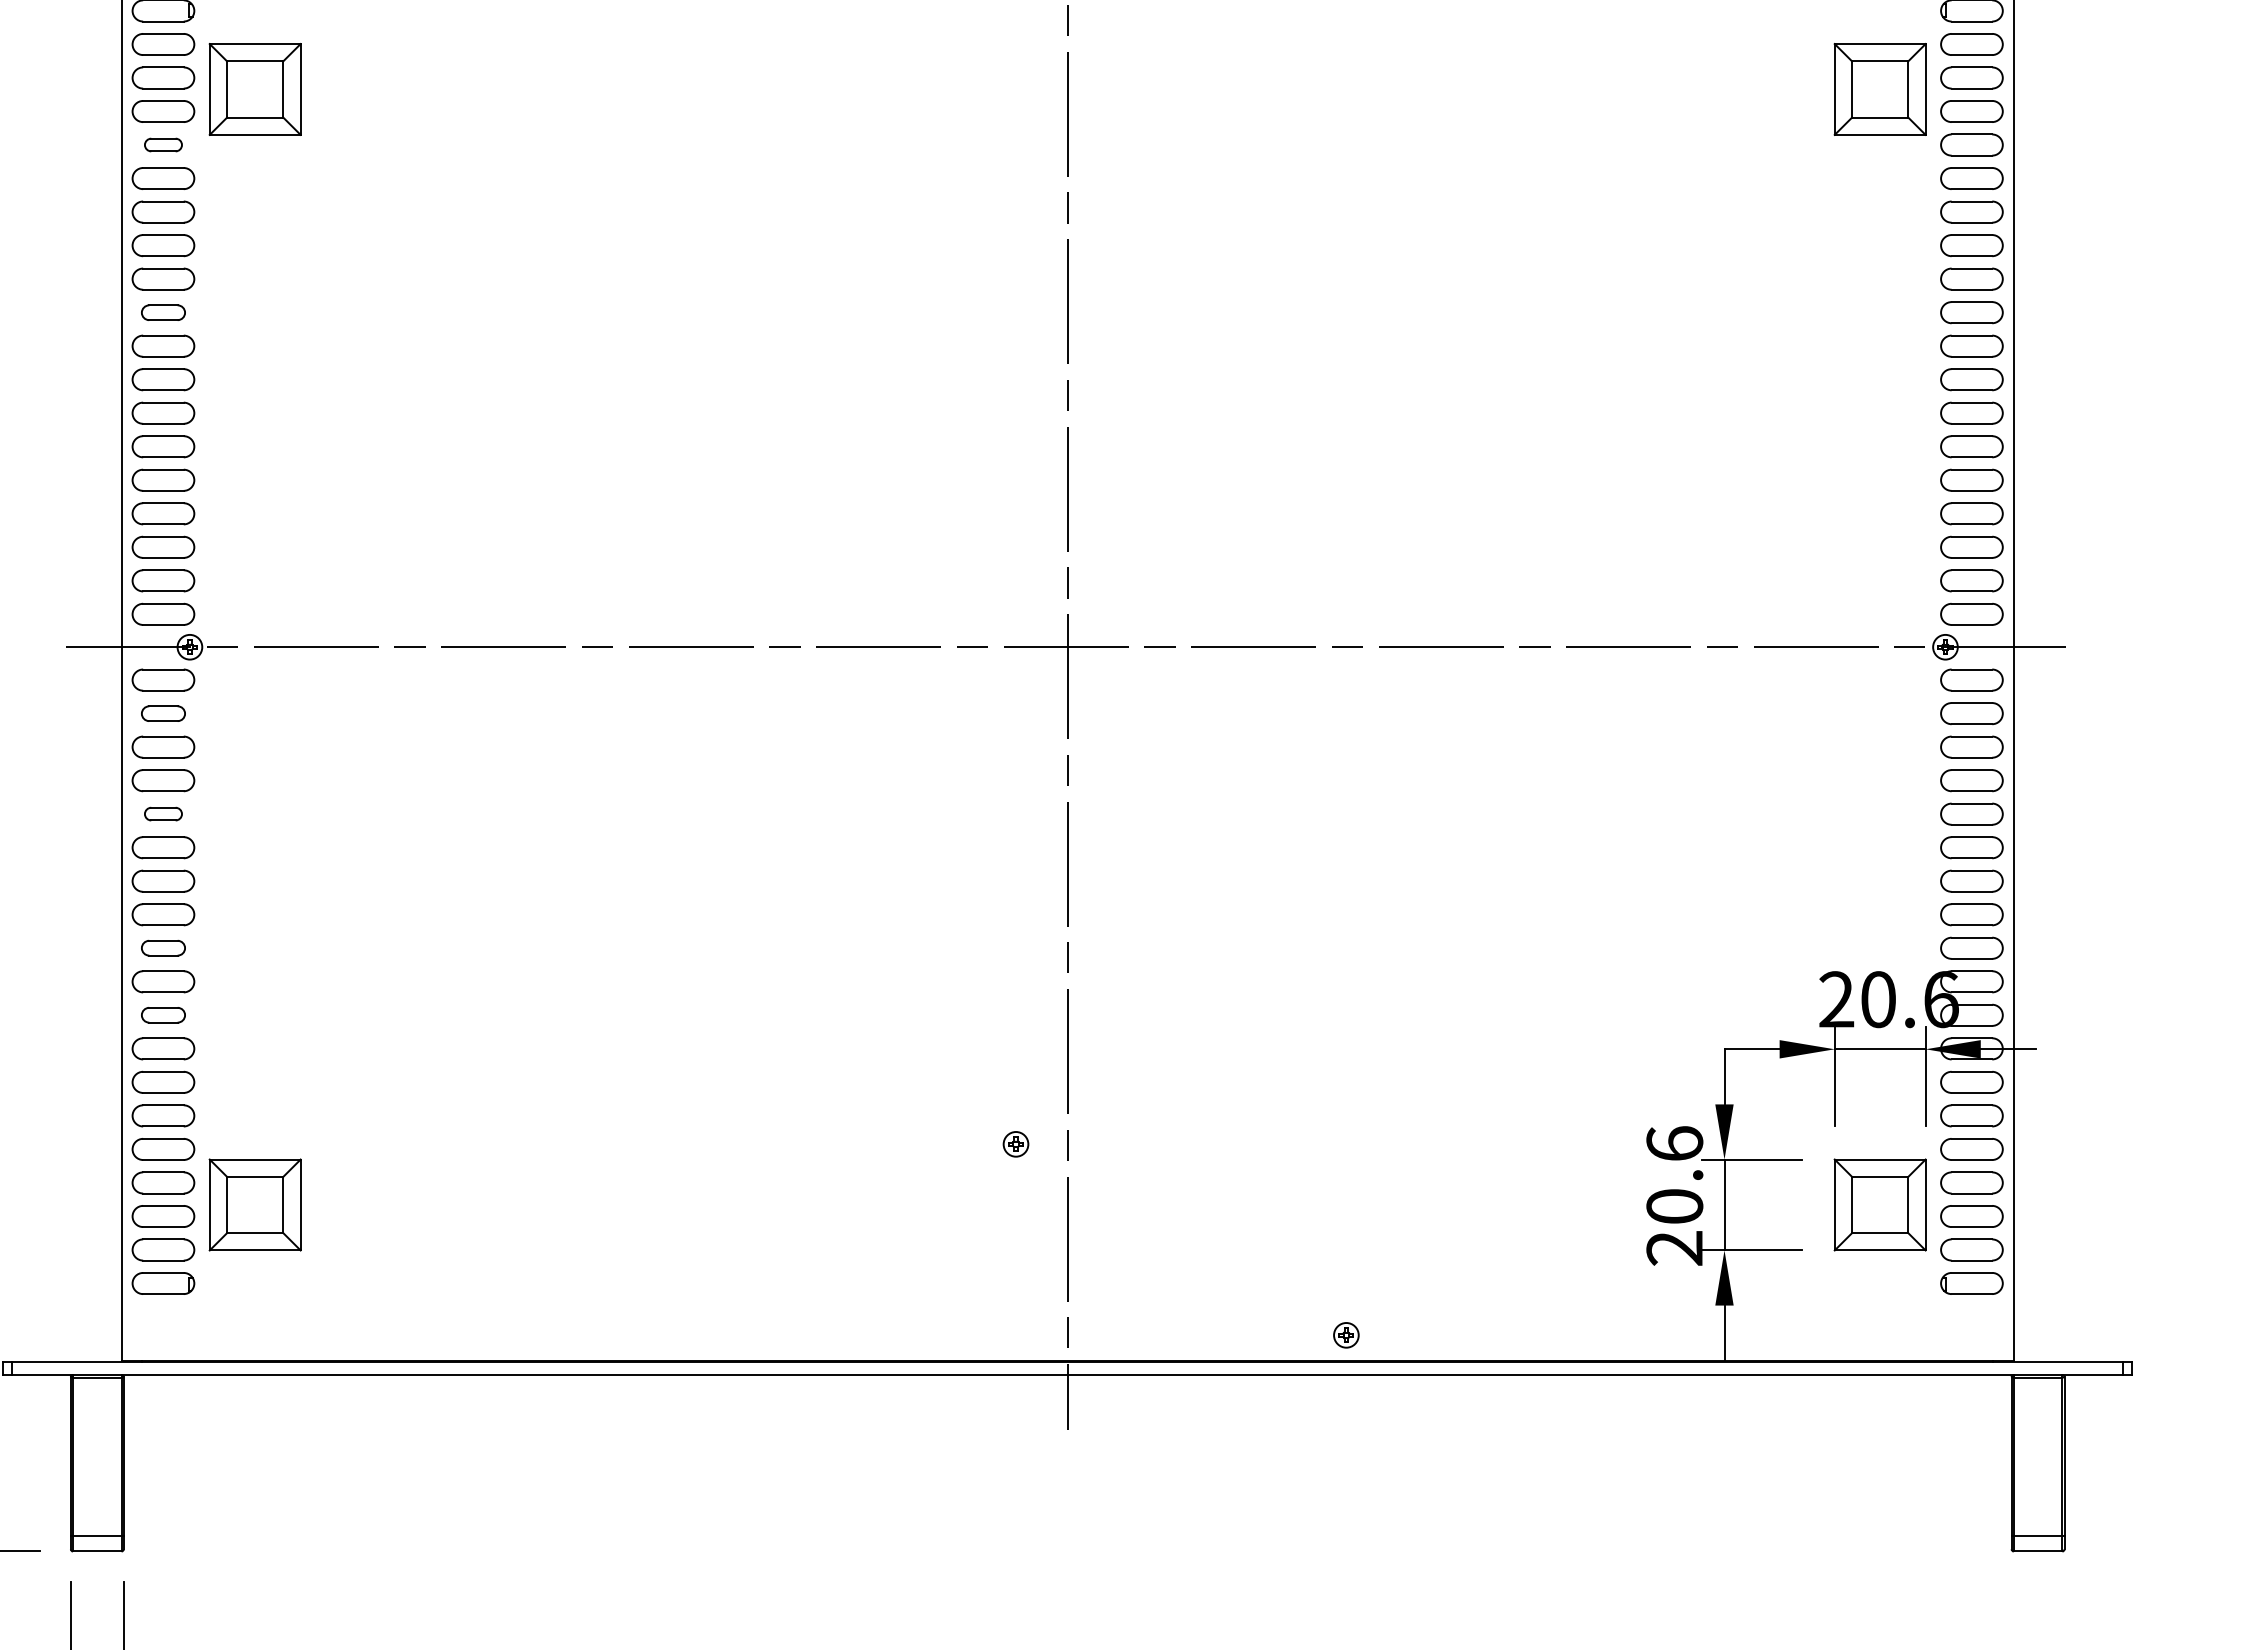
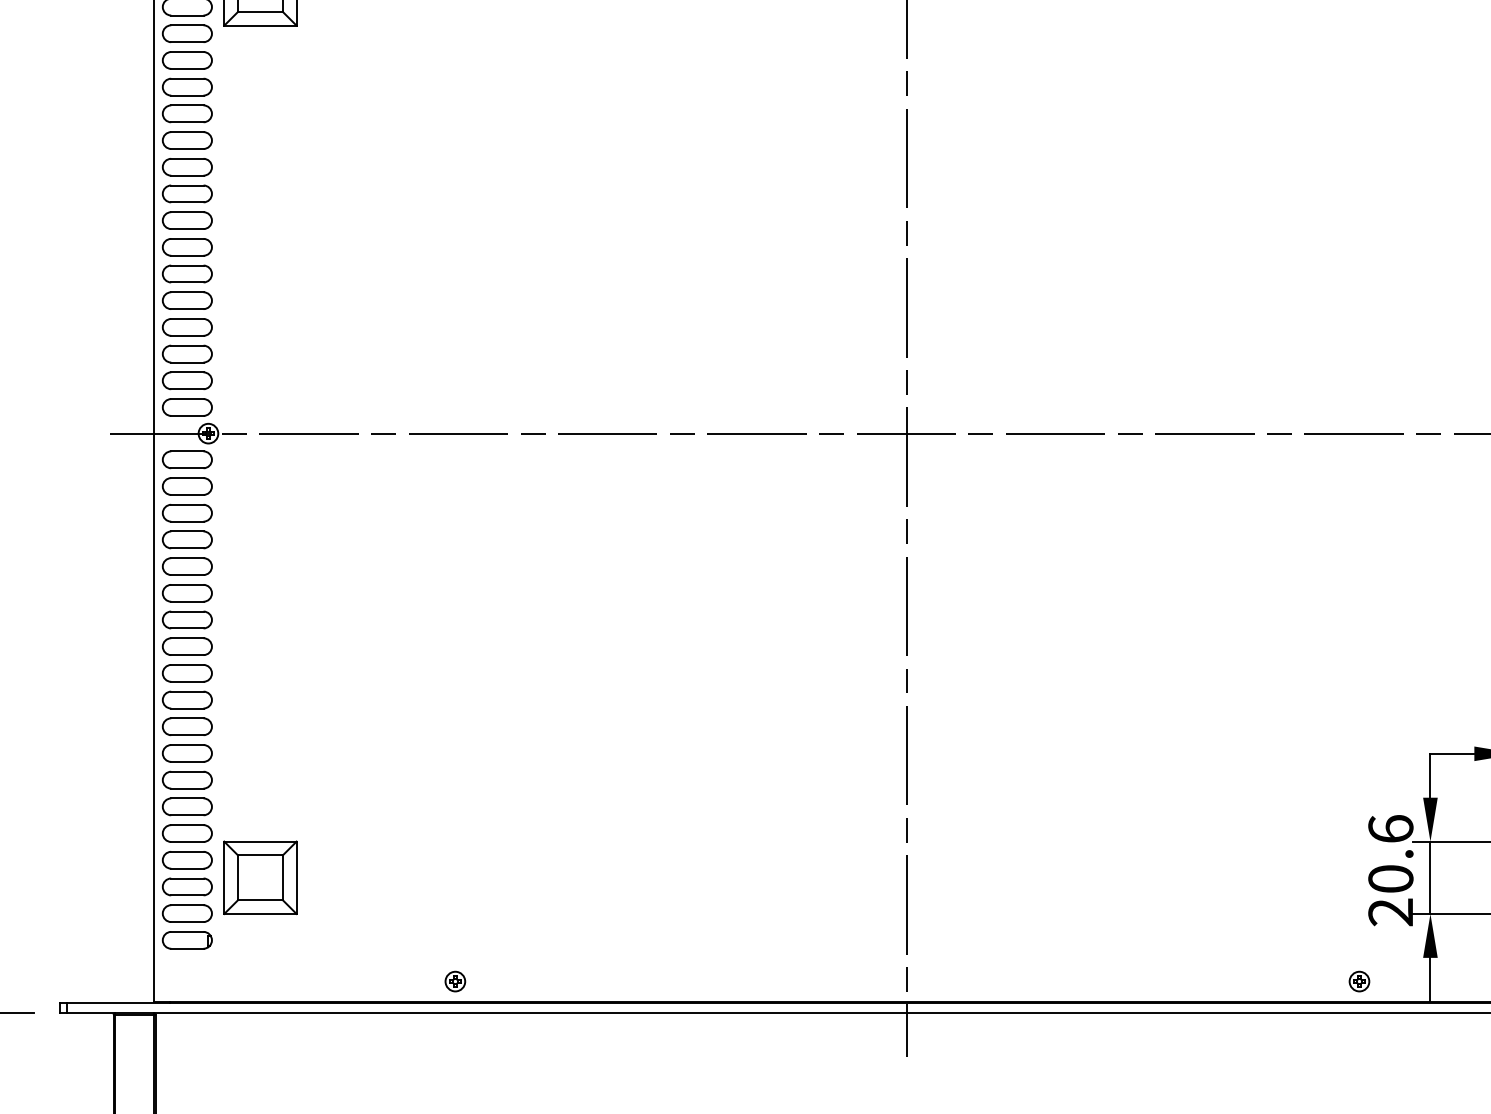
part: (163, 144) -> (187, 33), size x1.67
part: (163, 312) -> (187, 167), size x1.43
part: (163, 713) -> (187, 486), size x1.43
part: (163, 813) -> (187, 566), size x1.67
part: (163, 947) -> (187, 672), size x1.43
part: (163, 1014) -> (187, 726), size x1.43
part: (1015, 1144) -> (454, 981), moved
part: (1346, 1335) -> (1359, 981), moved

